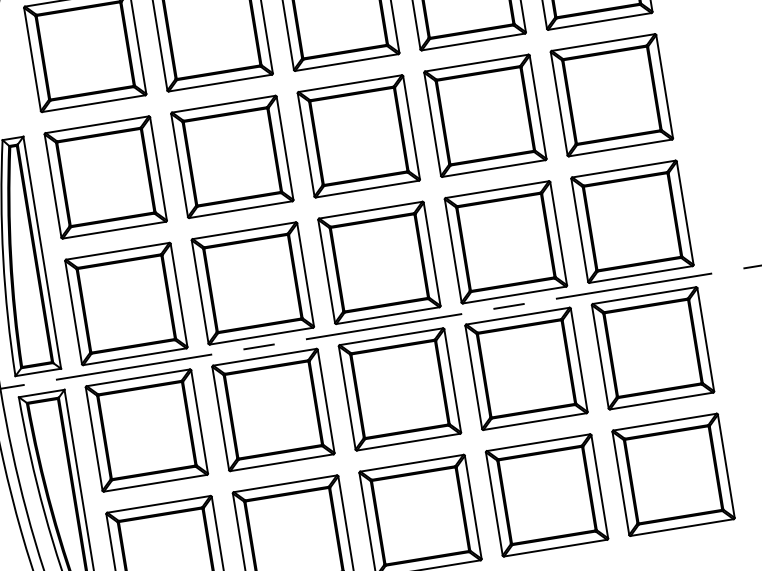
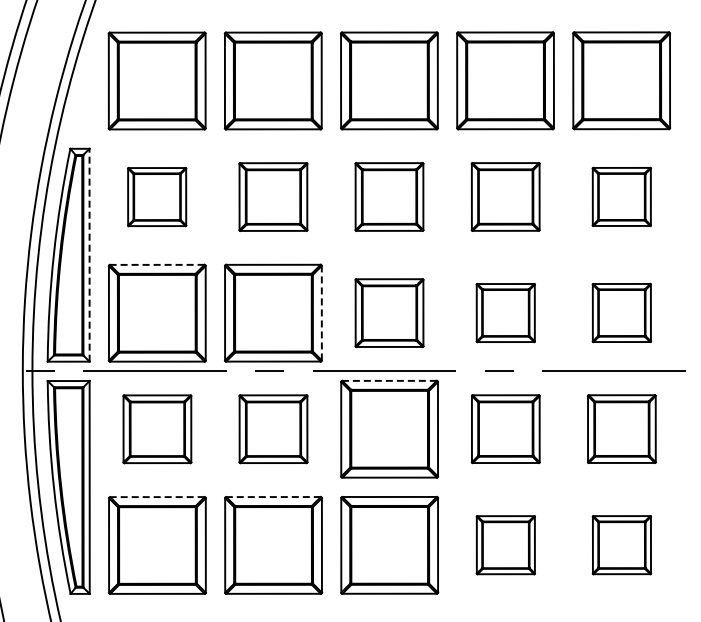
part: (611, 94) -> (621, 196), size x0.6
part: (485, 115) -> (505, 196), size x0.7
part: (358, 135) -> (389, 196), size x0.7
part: (232, 156) -> (273, 196), size x0.7
part: (104, 176) -> (156, 196), size x0.6
part: (632, 221) -> (621, 312), size x0.6
part: (505, 241) -> (505, 312), size x0.6
line: (42, 251) -> (89, 254), solid -> dashed
line: (116, 251) -> (156, 264), solid -> dashed
part: (379, 262) -> (389, 312), size x0.7
line: (305, 274) -> (321, 312), solid -> dashed
line: (391, 336) -> (389, 380), solid -> dashed
part: (652, 347) -> (621, 428), size x0.7
part: (526, 368) -> (505, 428), size x0.7
part: (273, 409) -> (273, 428), size x0.7
part: (146, 429) -> (157, 428), size x0.7
part: (673, 474) -> (621, 544), size x0.6
line: (285, 484) -> (273, 497), solid -> dashed
part: (546, 494) -> (505, 544), size x0.6
line: (157, 504) -> (156, 497), solid -> dashed

